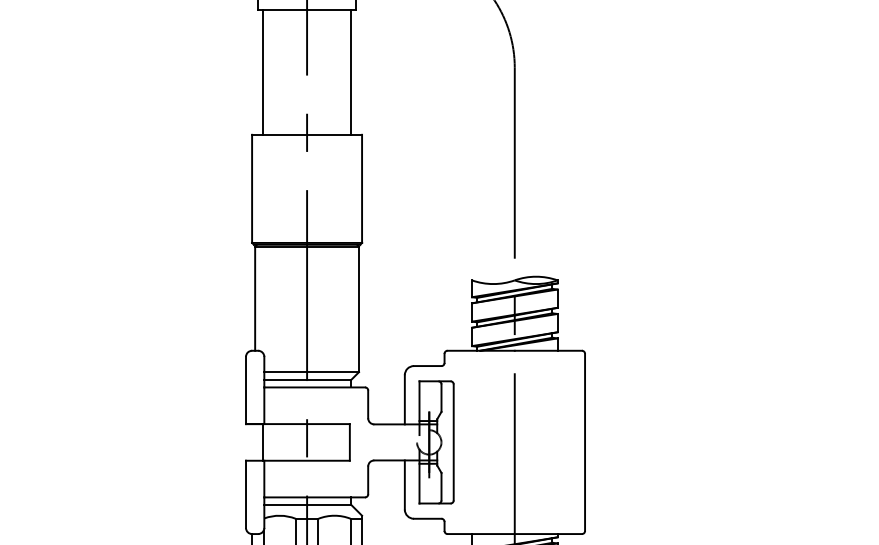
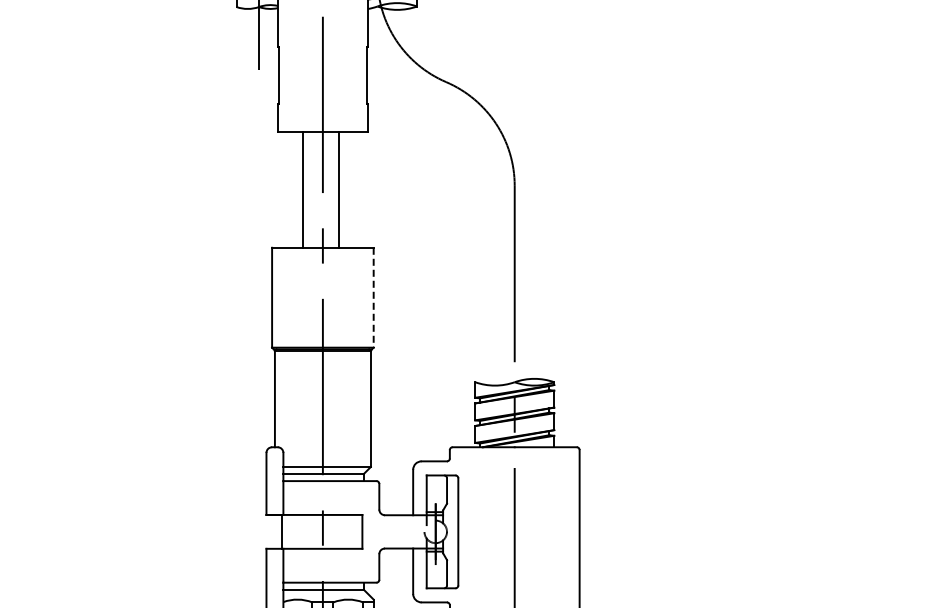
line: (262, 71) -> (302, 189), moved
line: (351, 71) -> (338, 189), moved
line: (361, 188) -> (373, 297), solid -> dashed

